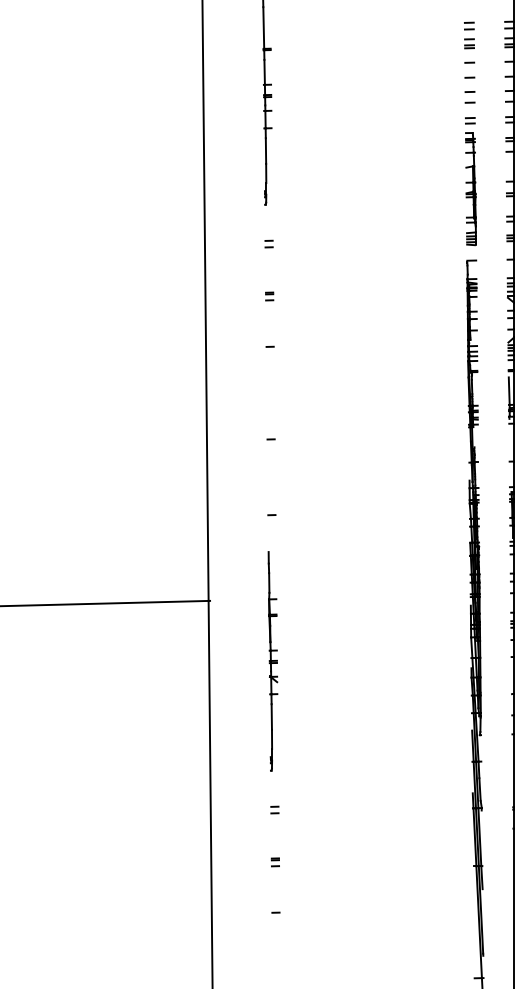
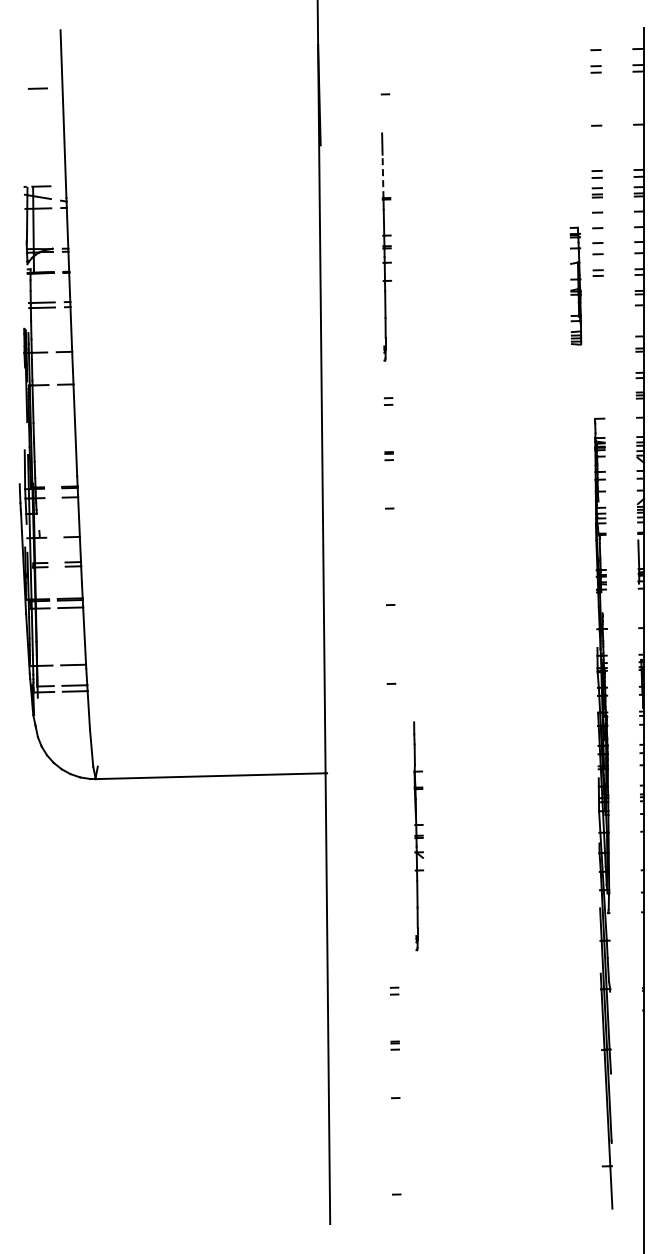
line: (264, 28) -> (383, 176), solid -> dashed
part: (470, 188) -> (575, 285), moved
part: (272, 661) -> (418, 836), moved

